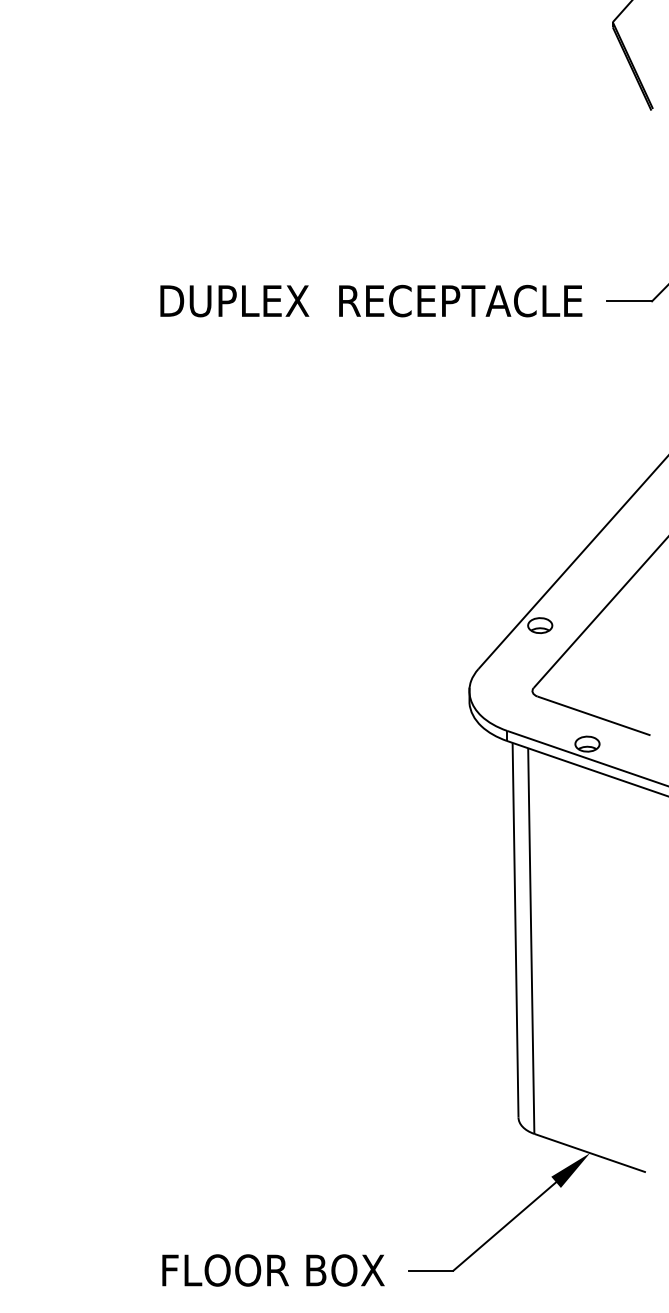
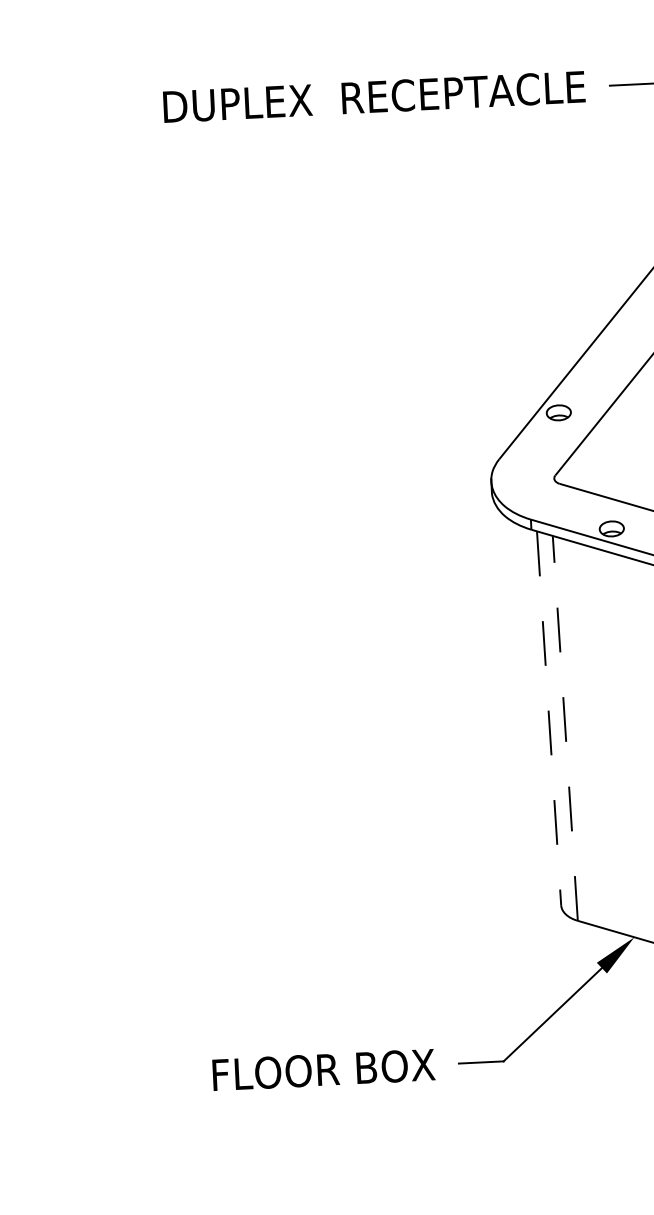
line: (515, 930) -> (549, 718), solid -> dashed
line: (531, 941) -> (565, 728), solid -> dashed

